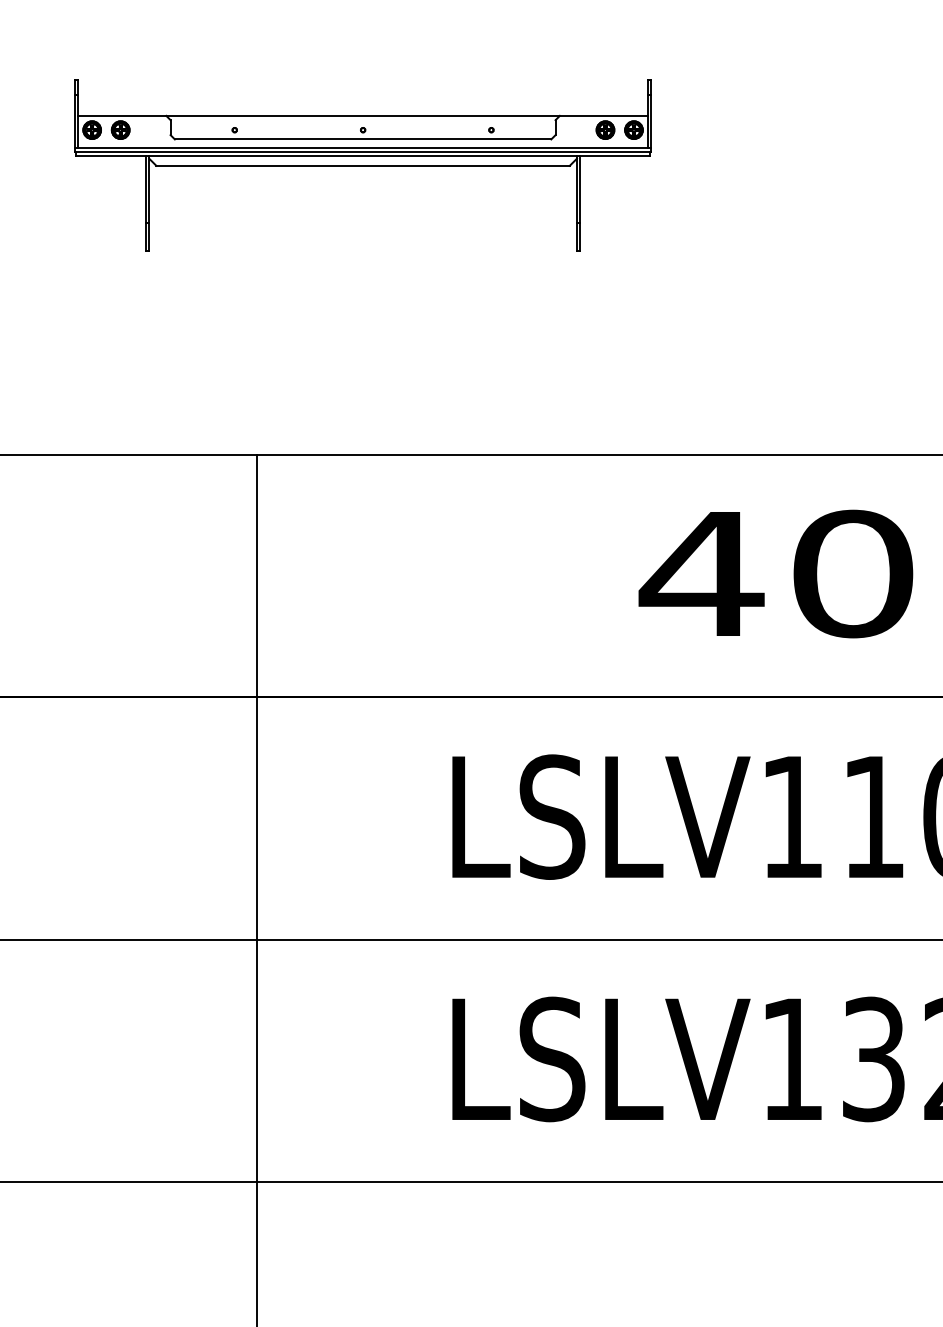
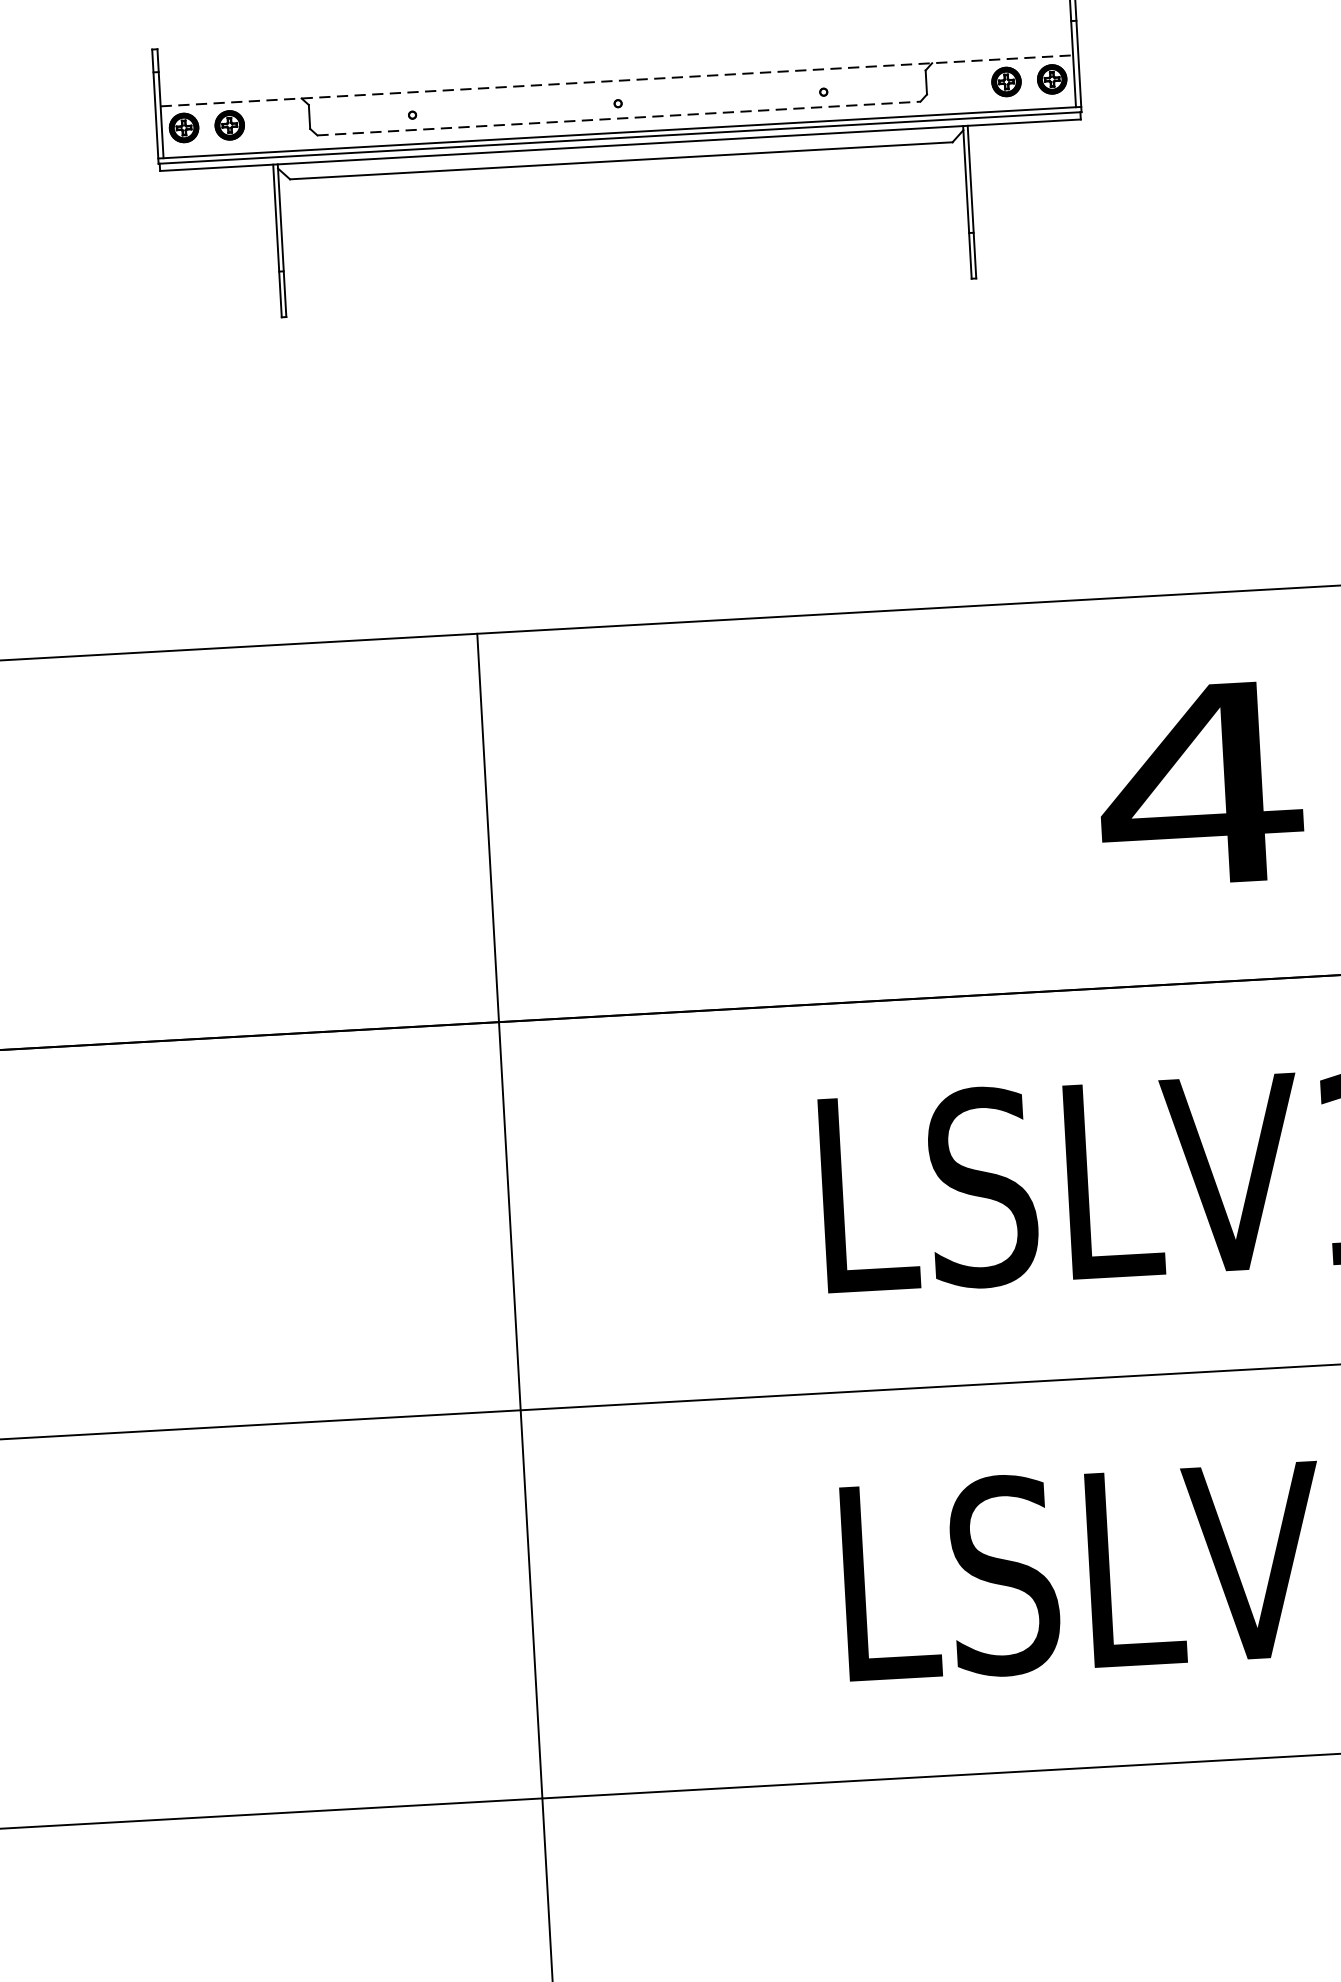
line: (363, 115) -> (617, 80), solid -> dashed
line: (363, 139) -> (619, 118), solid -> dashed

